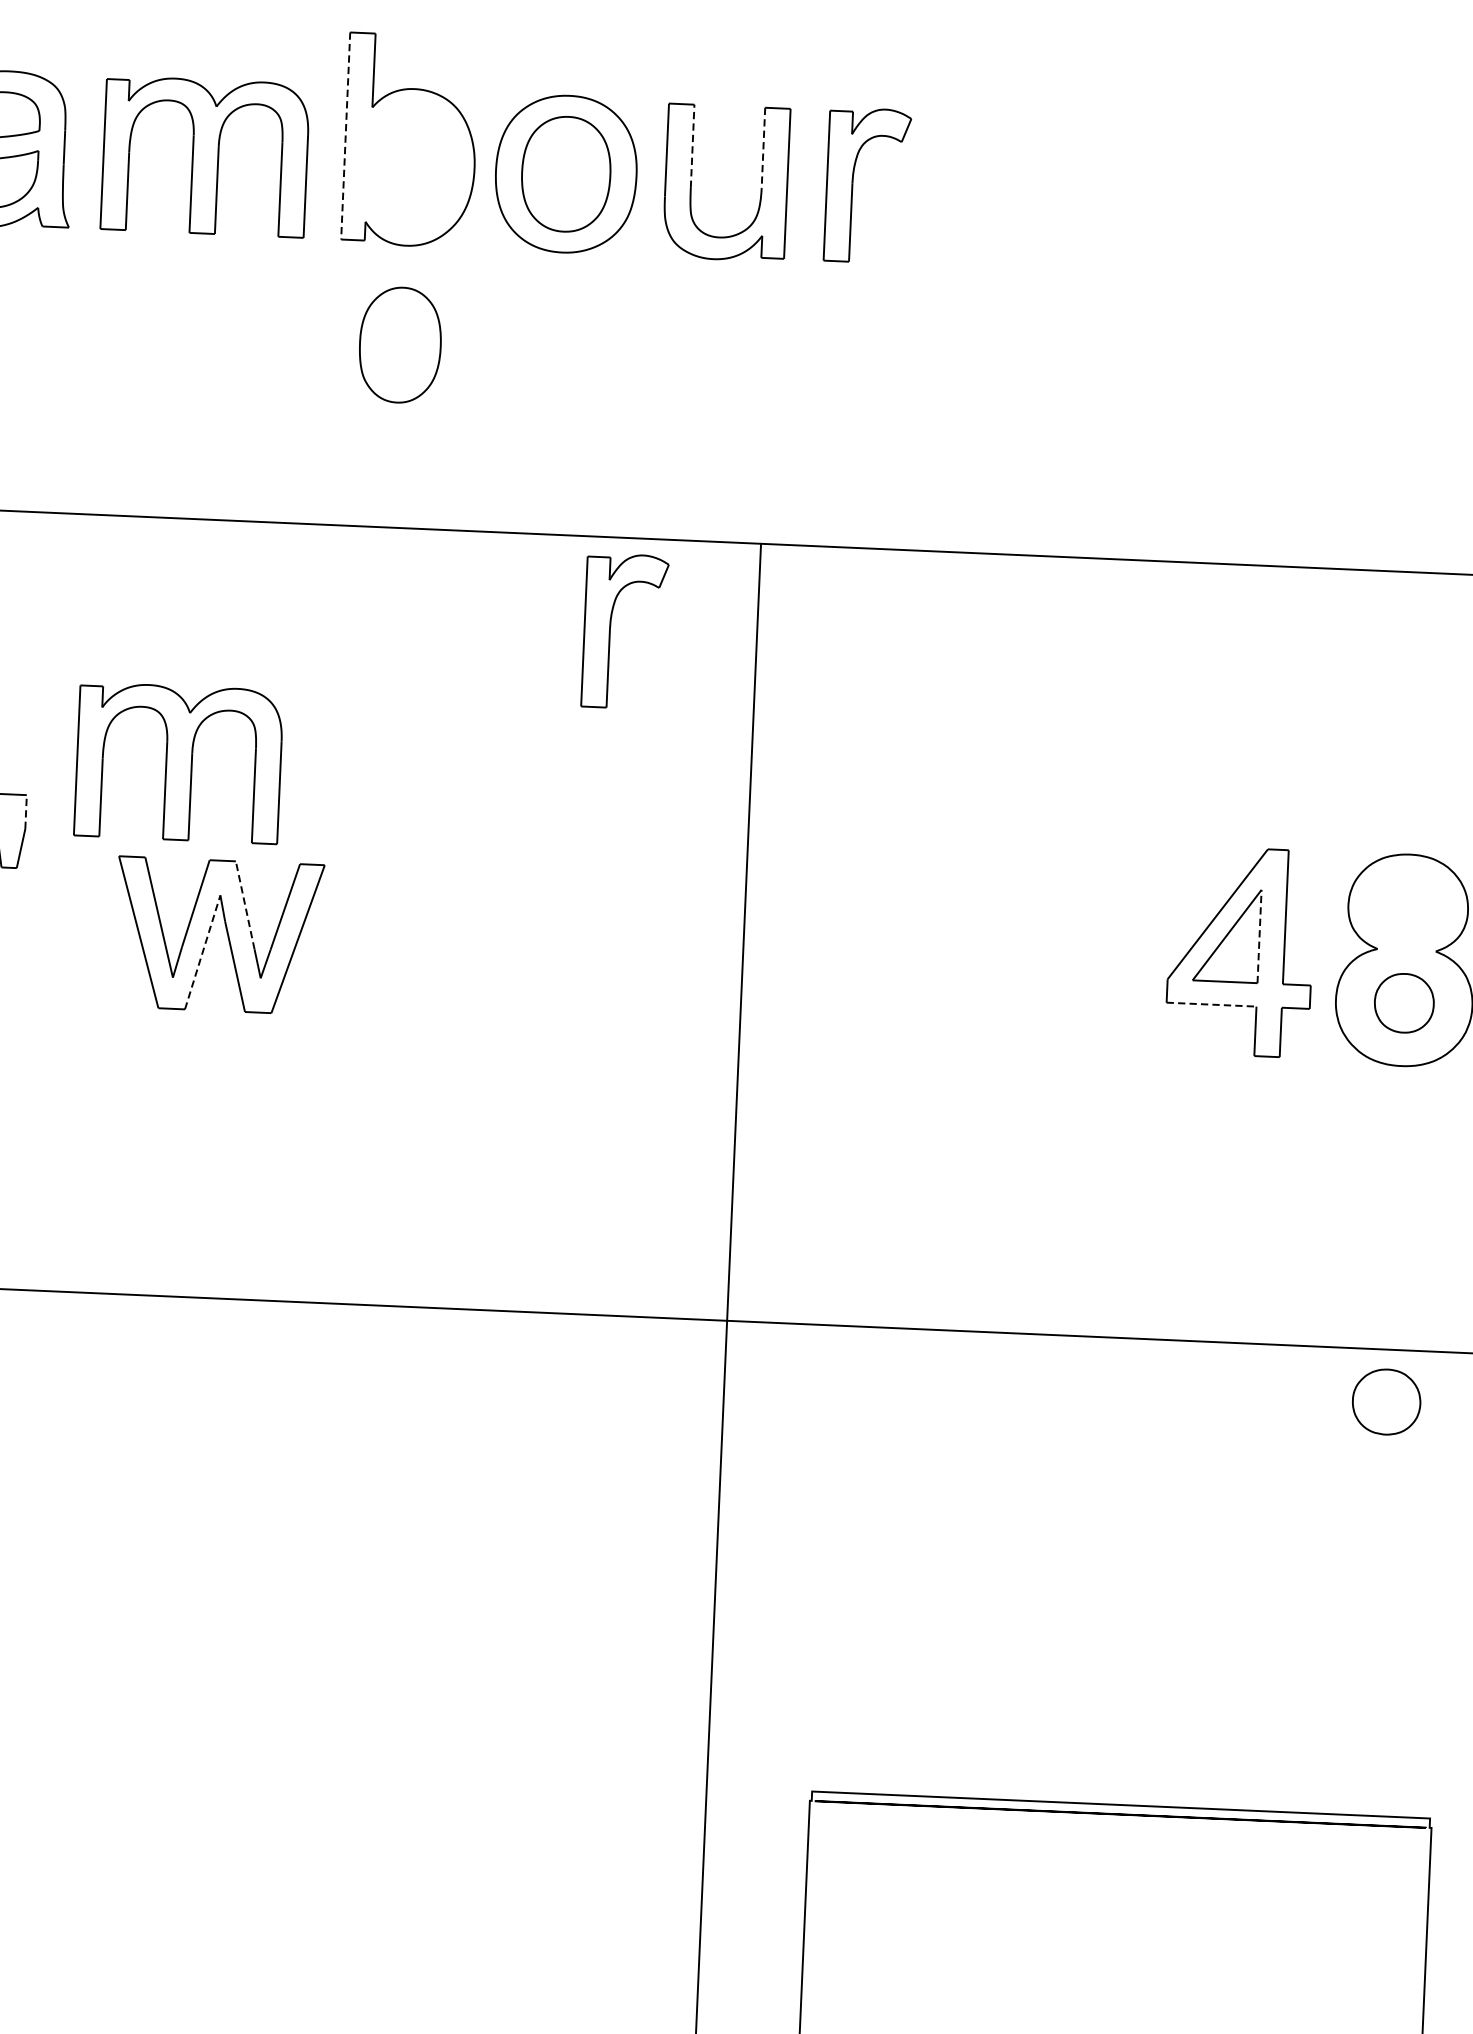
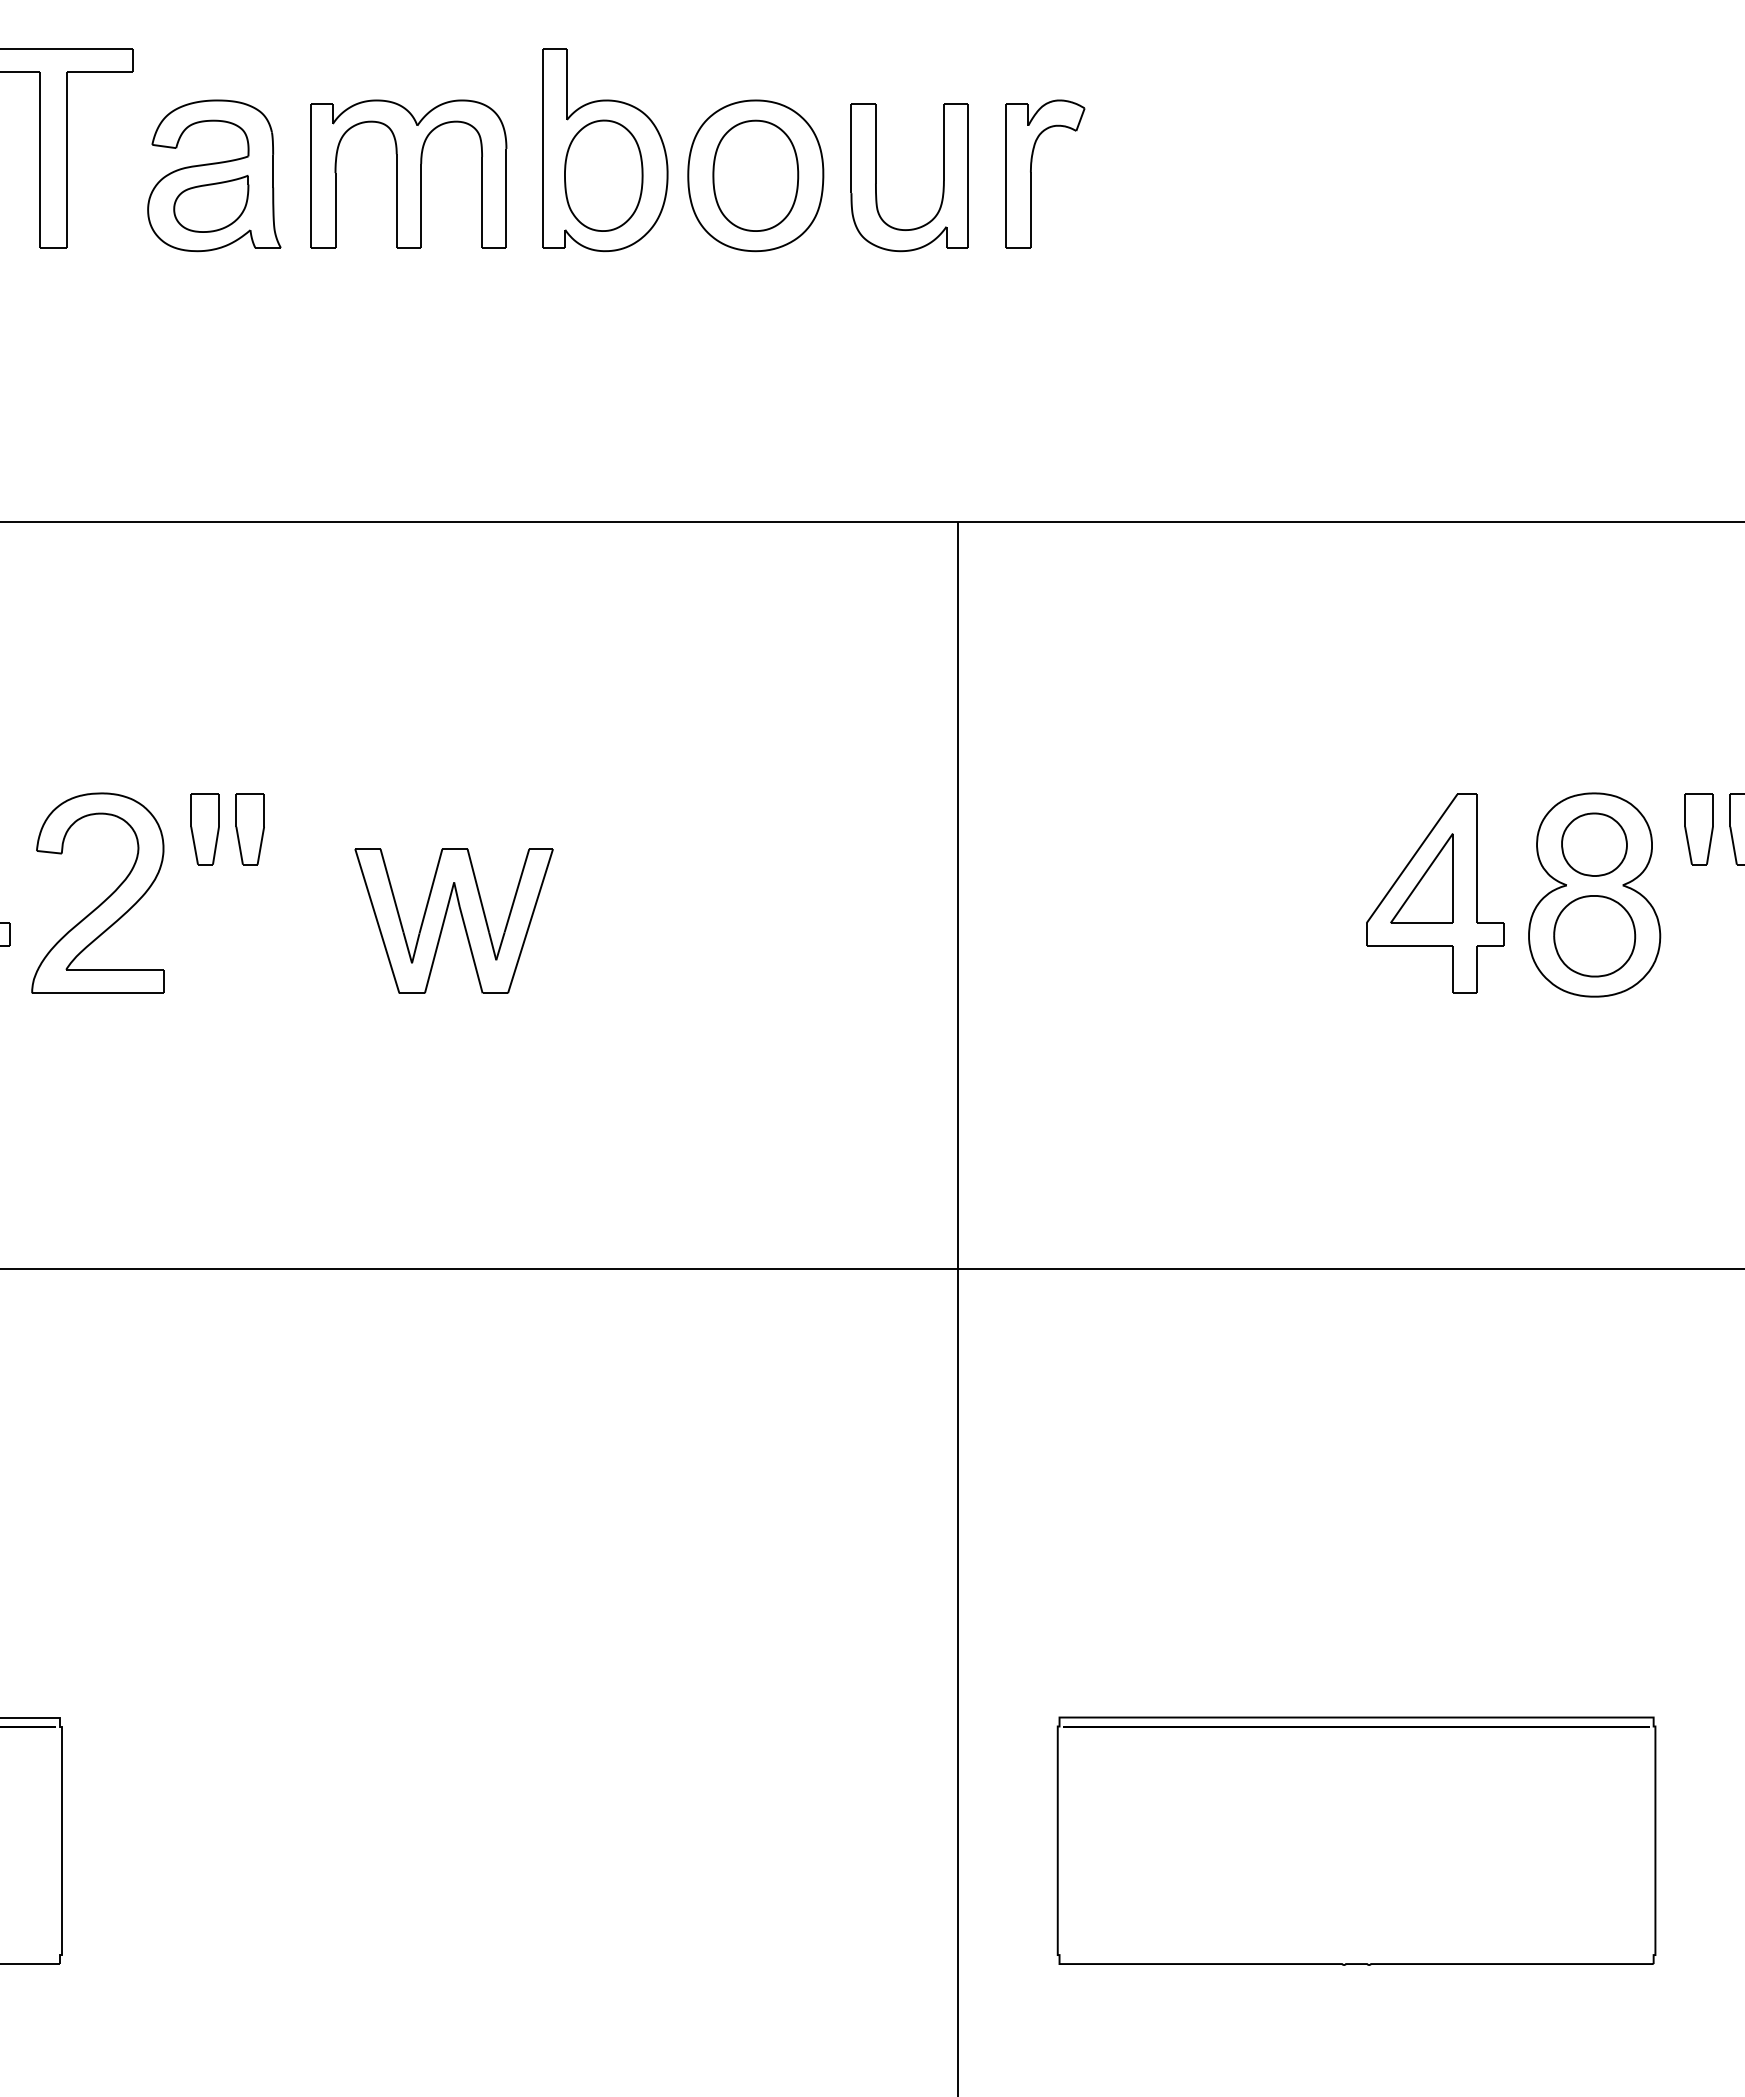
line: (345, 136) -> (542, 148), dashed -> solid
line: (692, 146) -> (875, 143), dashed -> solid
line: (762, 148) -> (943, 142), dashed -> solid
part: (400, 344) -> (603, 175), moved
part: (610, 630) -> (817, 611), removed
part: (178, 762) -> (408, 756), removed
line: (26, 812) -> (264, 810), dashed -> solid
line: (245, 904) -> (478, 890), dashed -> solid
line: (1260, 936) -> (1453, 878), dashed -> solid
line: (202, 952) -> (439, 937), dashed -> solid
part: (1404, 1003) -> (1594, 936), size x1.43
line: (1212, 1004) -> (1410, 945), dashed -> solid
part: (1386, 1401) -> (1594, 844), moved

